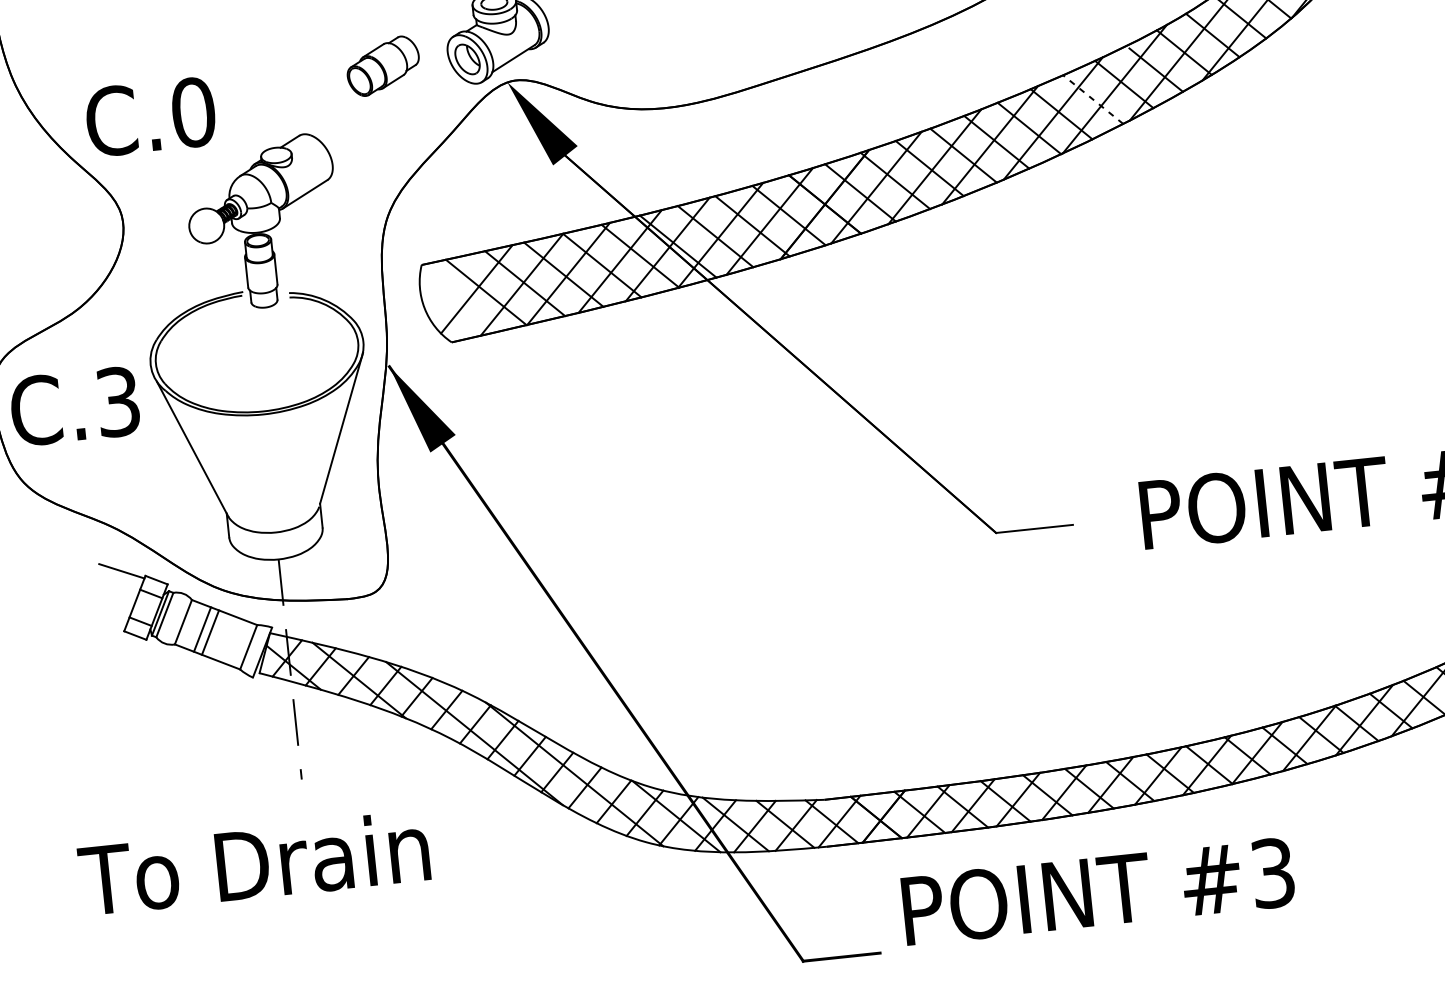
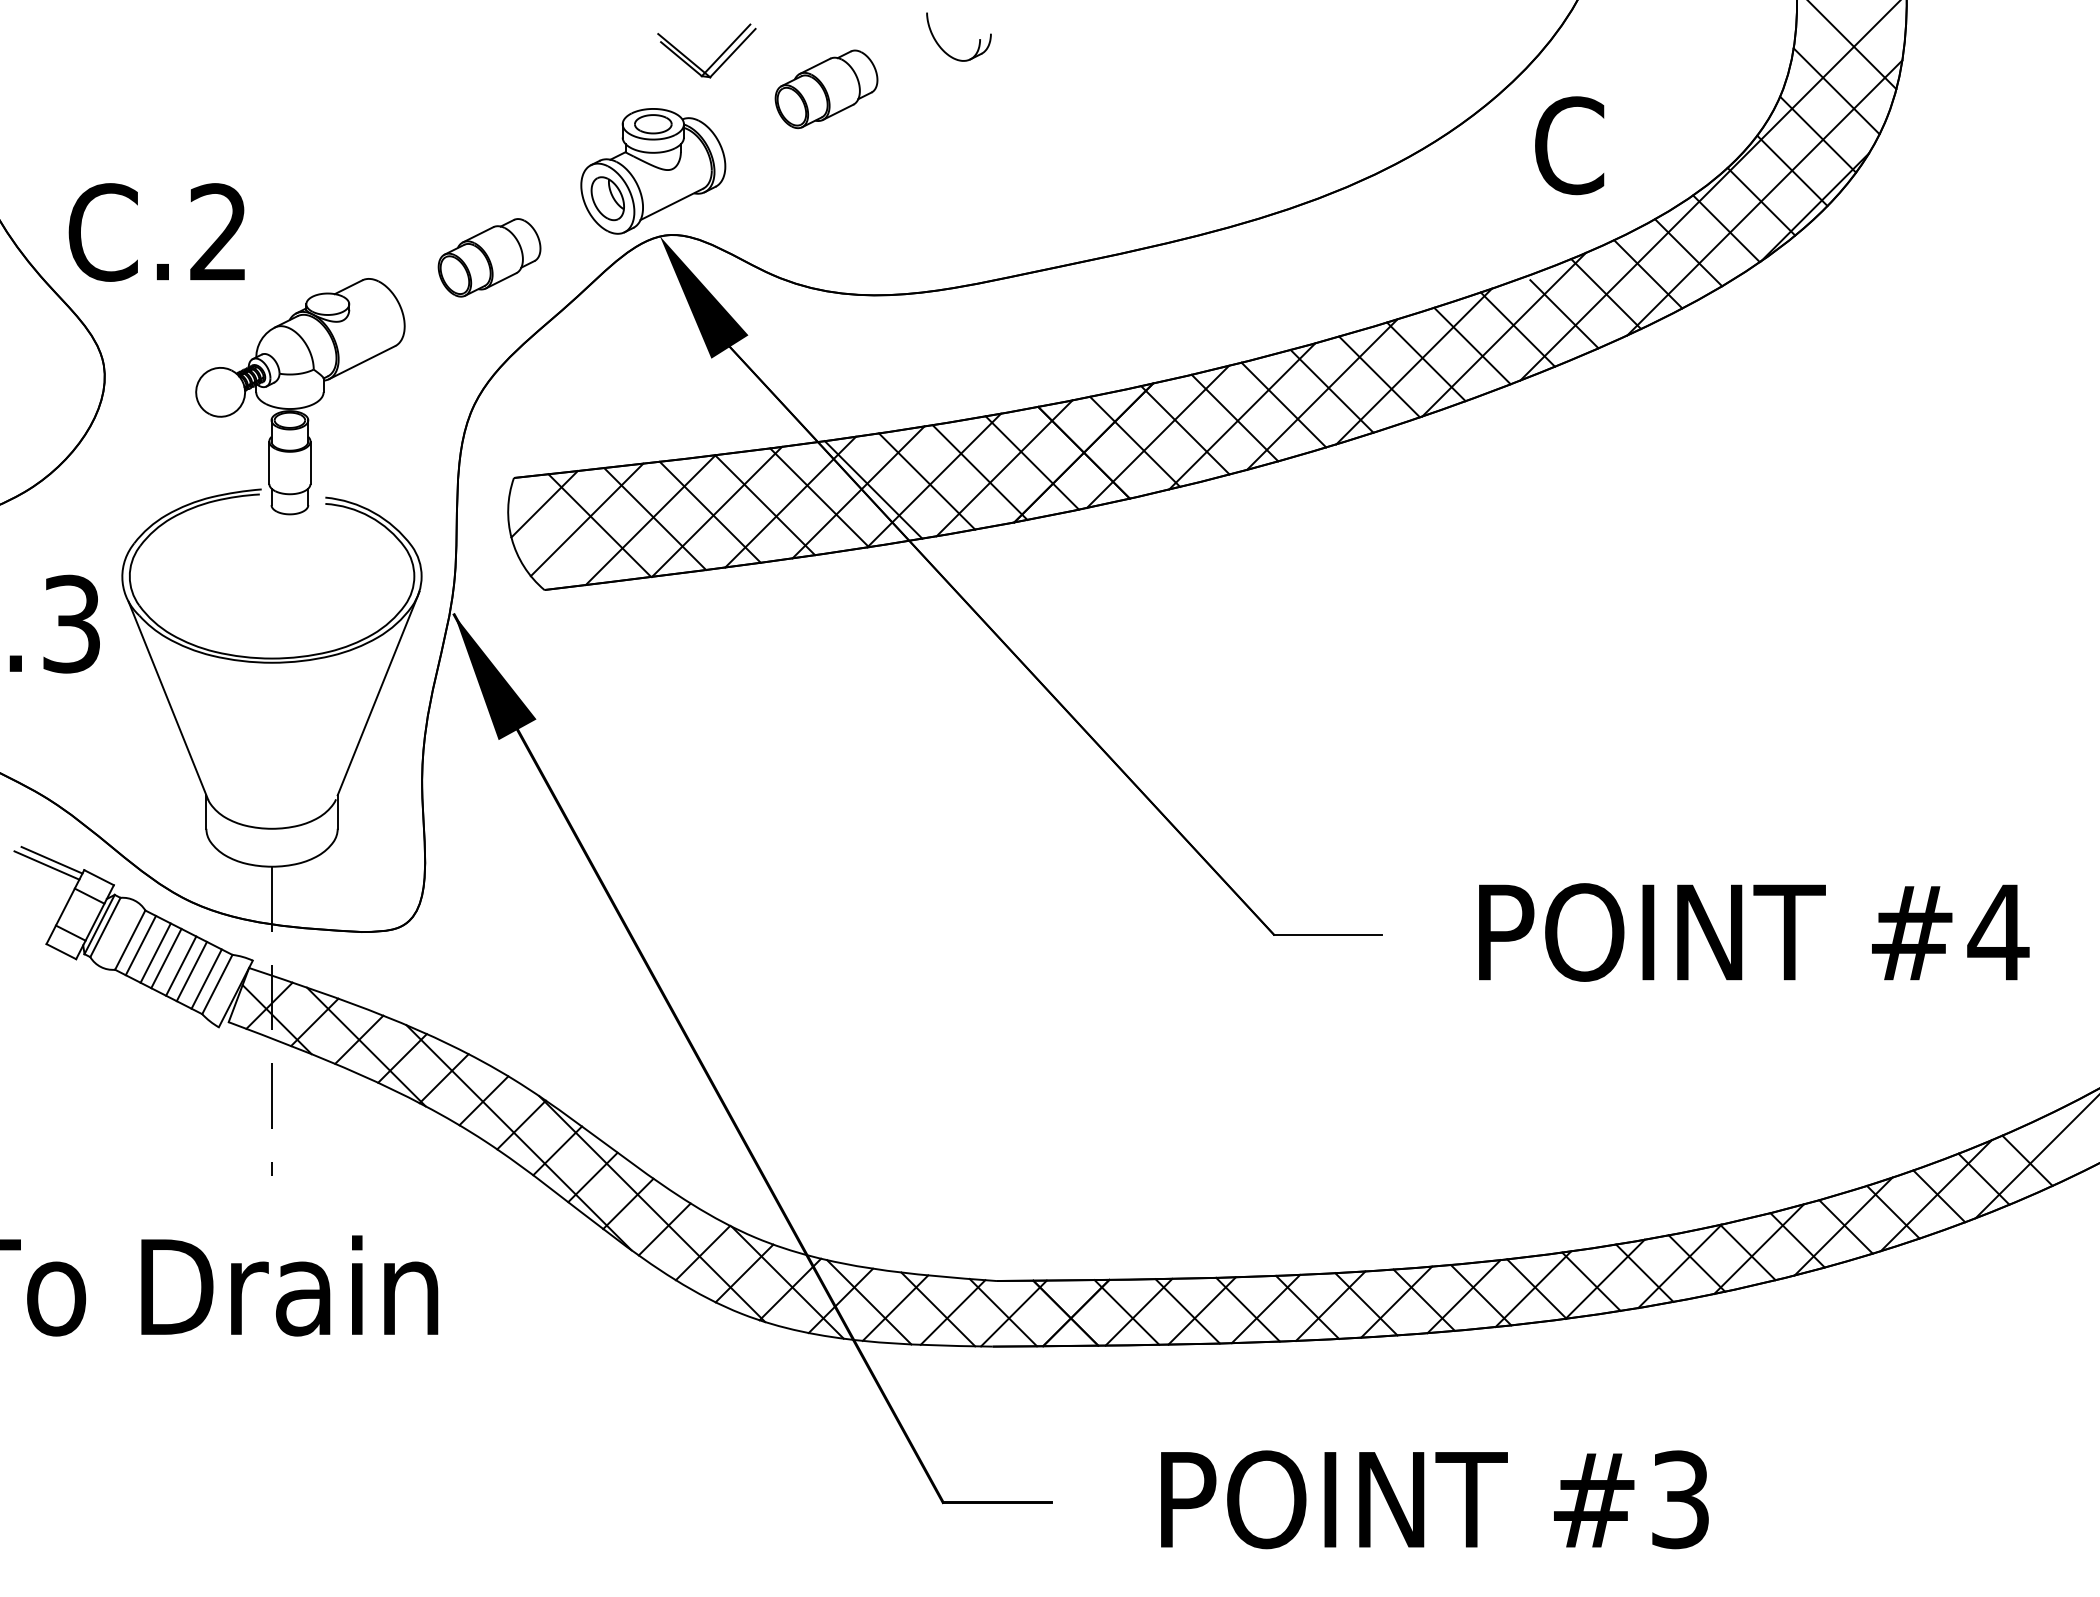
part: (383, 66) -> (489, 257), moved
line: (1093, 99) -> (1472, 345), dashed -> solid
text: (193, 112) -> (218, 232), C.0 -> C.2
line: (445, 281) -> (544, 504), added
line: (118, 575) -> (46, 865), added
line: (191, 625) -> (140, 945), added
line: (221, 636) -> (181, 965), added
line: (229, 639) -> (191, 971), added
line: (240, 643) -> (206, 978), added
text: (1098, 891) -> (1434, 1499), moved

